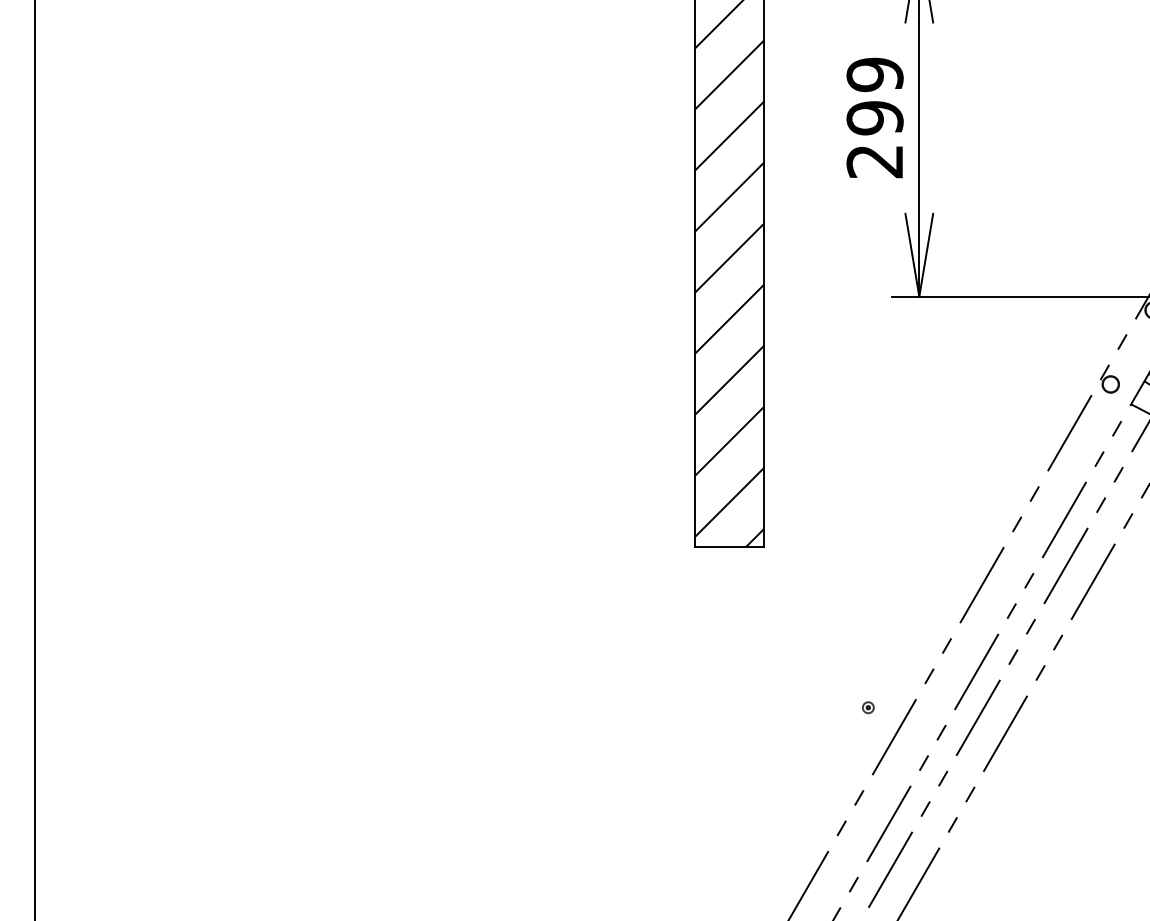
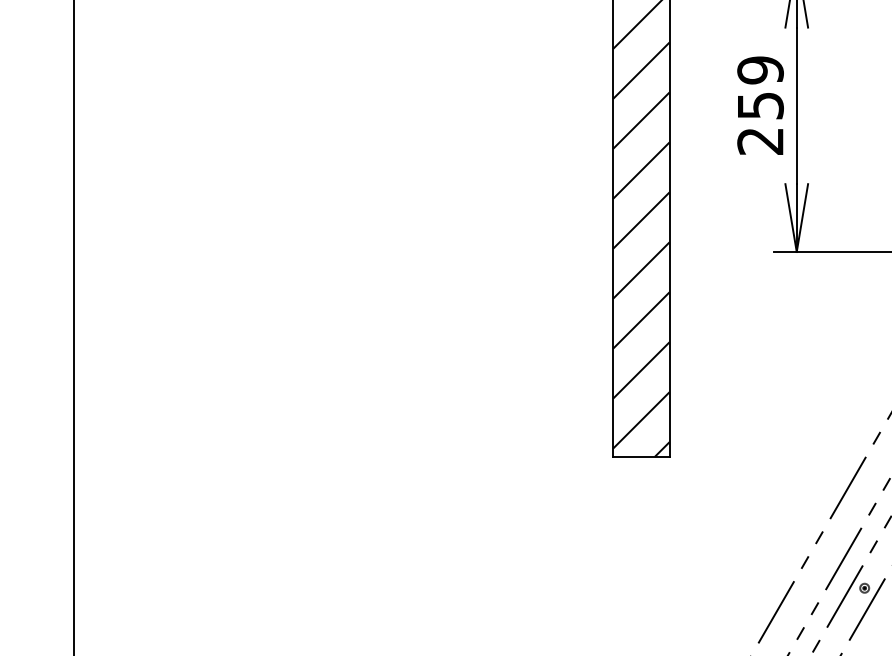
text: (874, 118) -> (760, 106), 299 -> 259
part: (868, 707) -> (864, 588), moved

